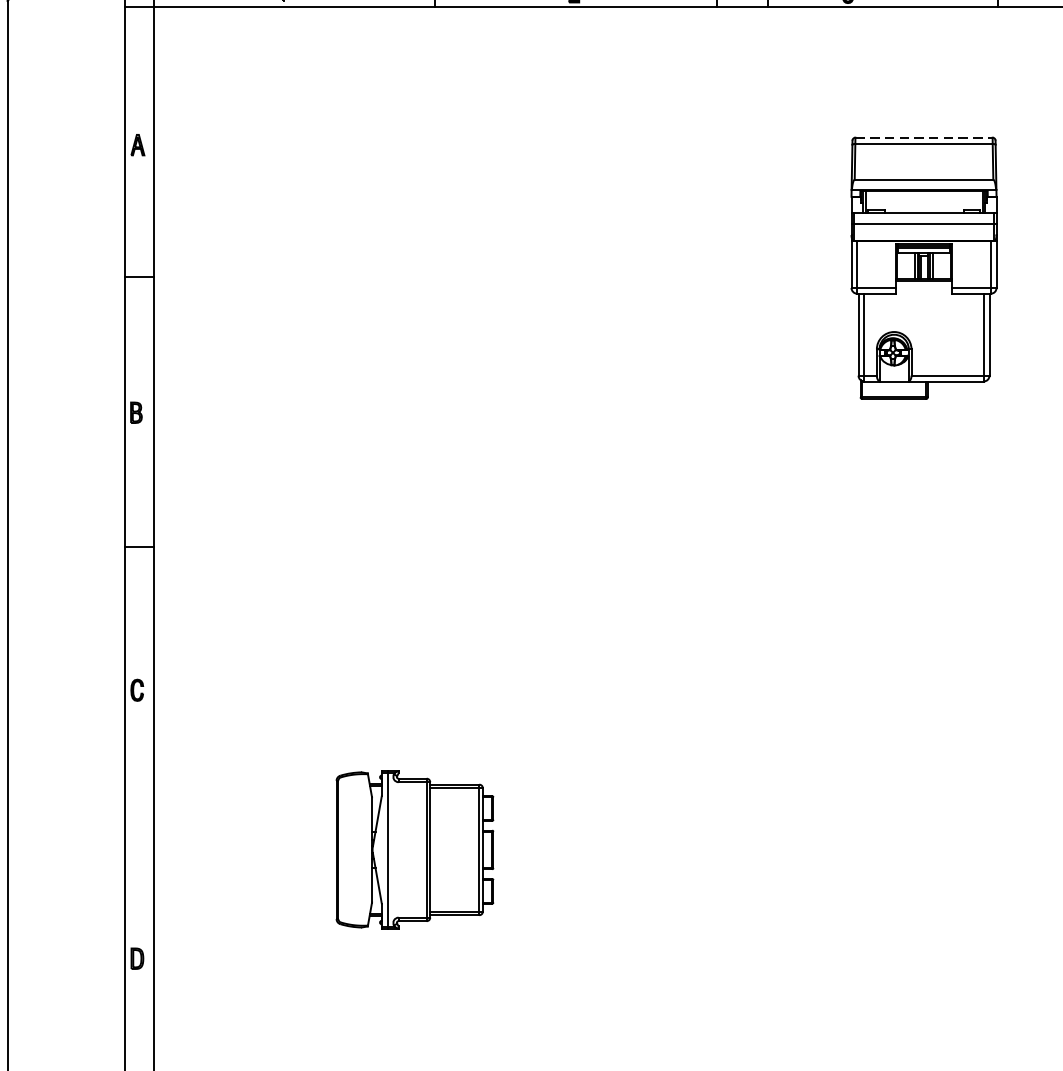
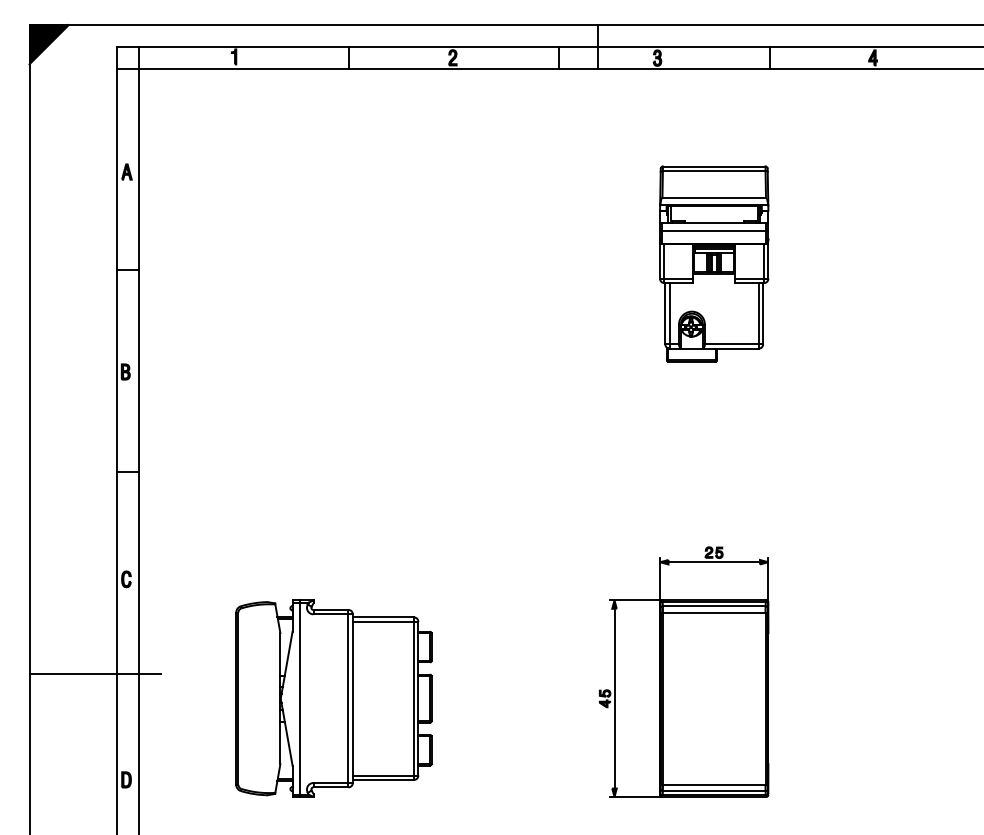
line: (924, 137) -> (714, 166), dashed -> solid
part: (882, 813) -> (683, 671), added
line: (94, 816) -> (94, 673), added
part: (414, 849) -> (333, 698), size x1.67

